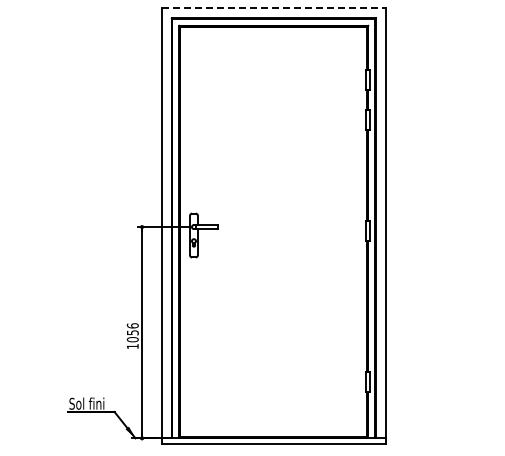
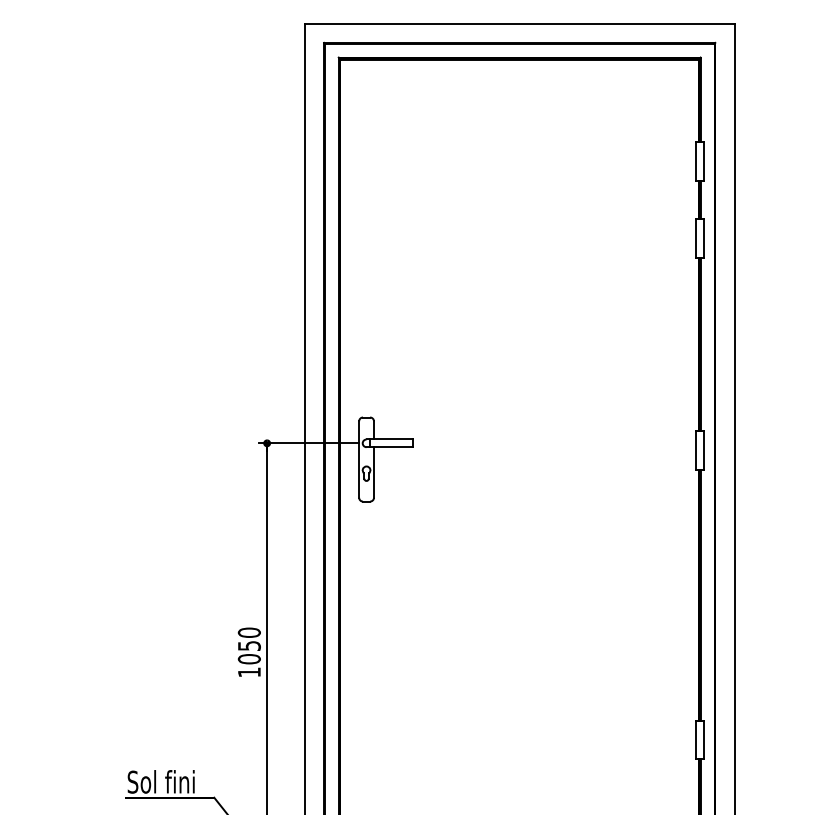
line: (274, 8) -> (520, 24), dashed -> solid
text: (132, 325) -> (248, 632), 1056 -> 1050

